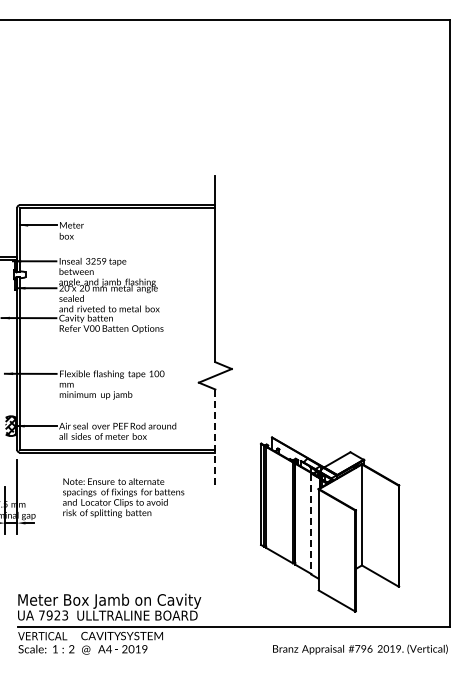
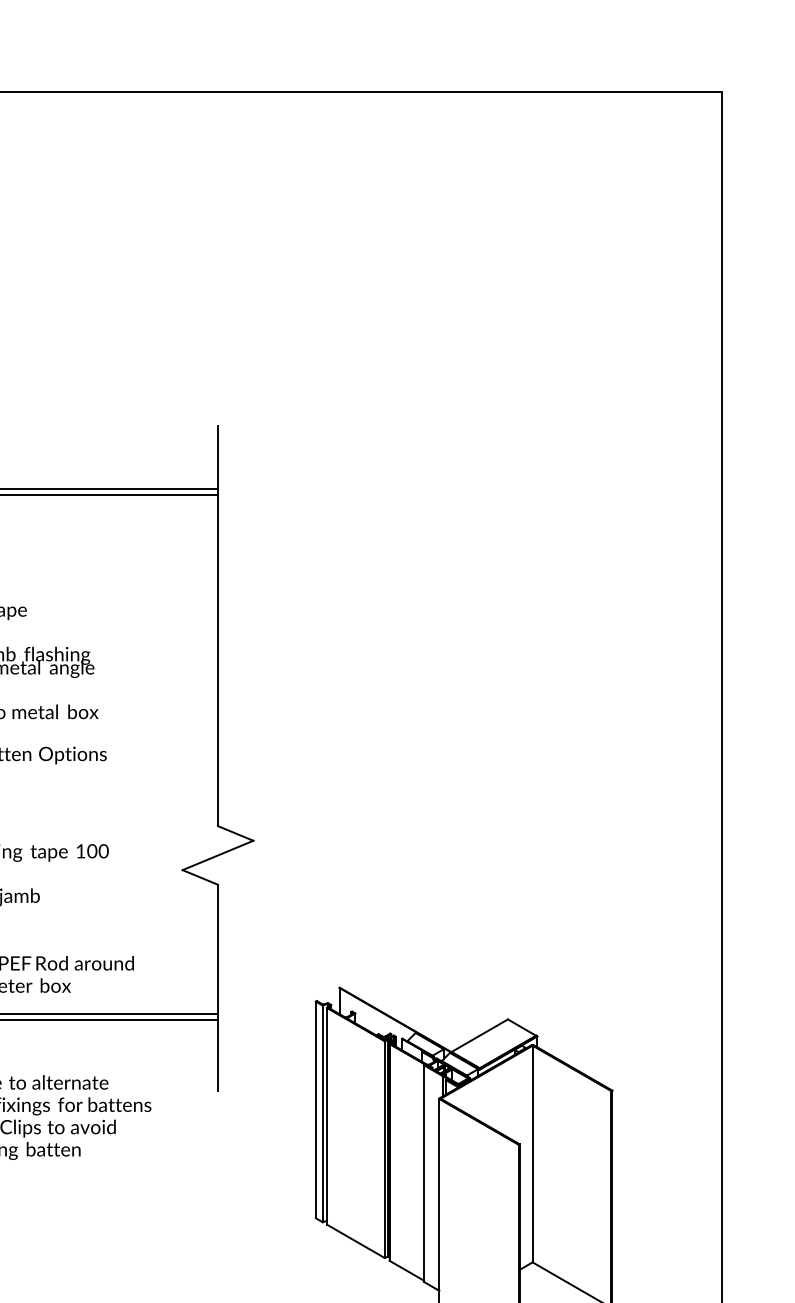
line: (215, 438) -> (218, 989), dashed -> solid
line: (311, 524) -> (424, 1174), dashed -> solid

